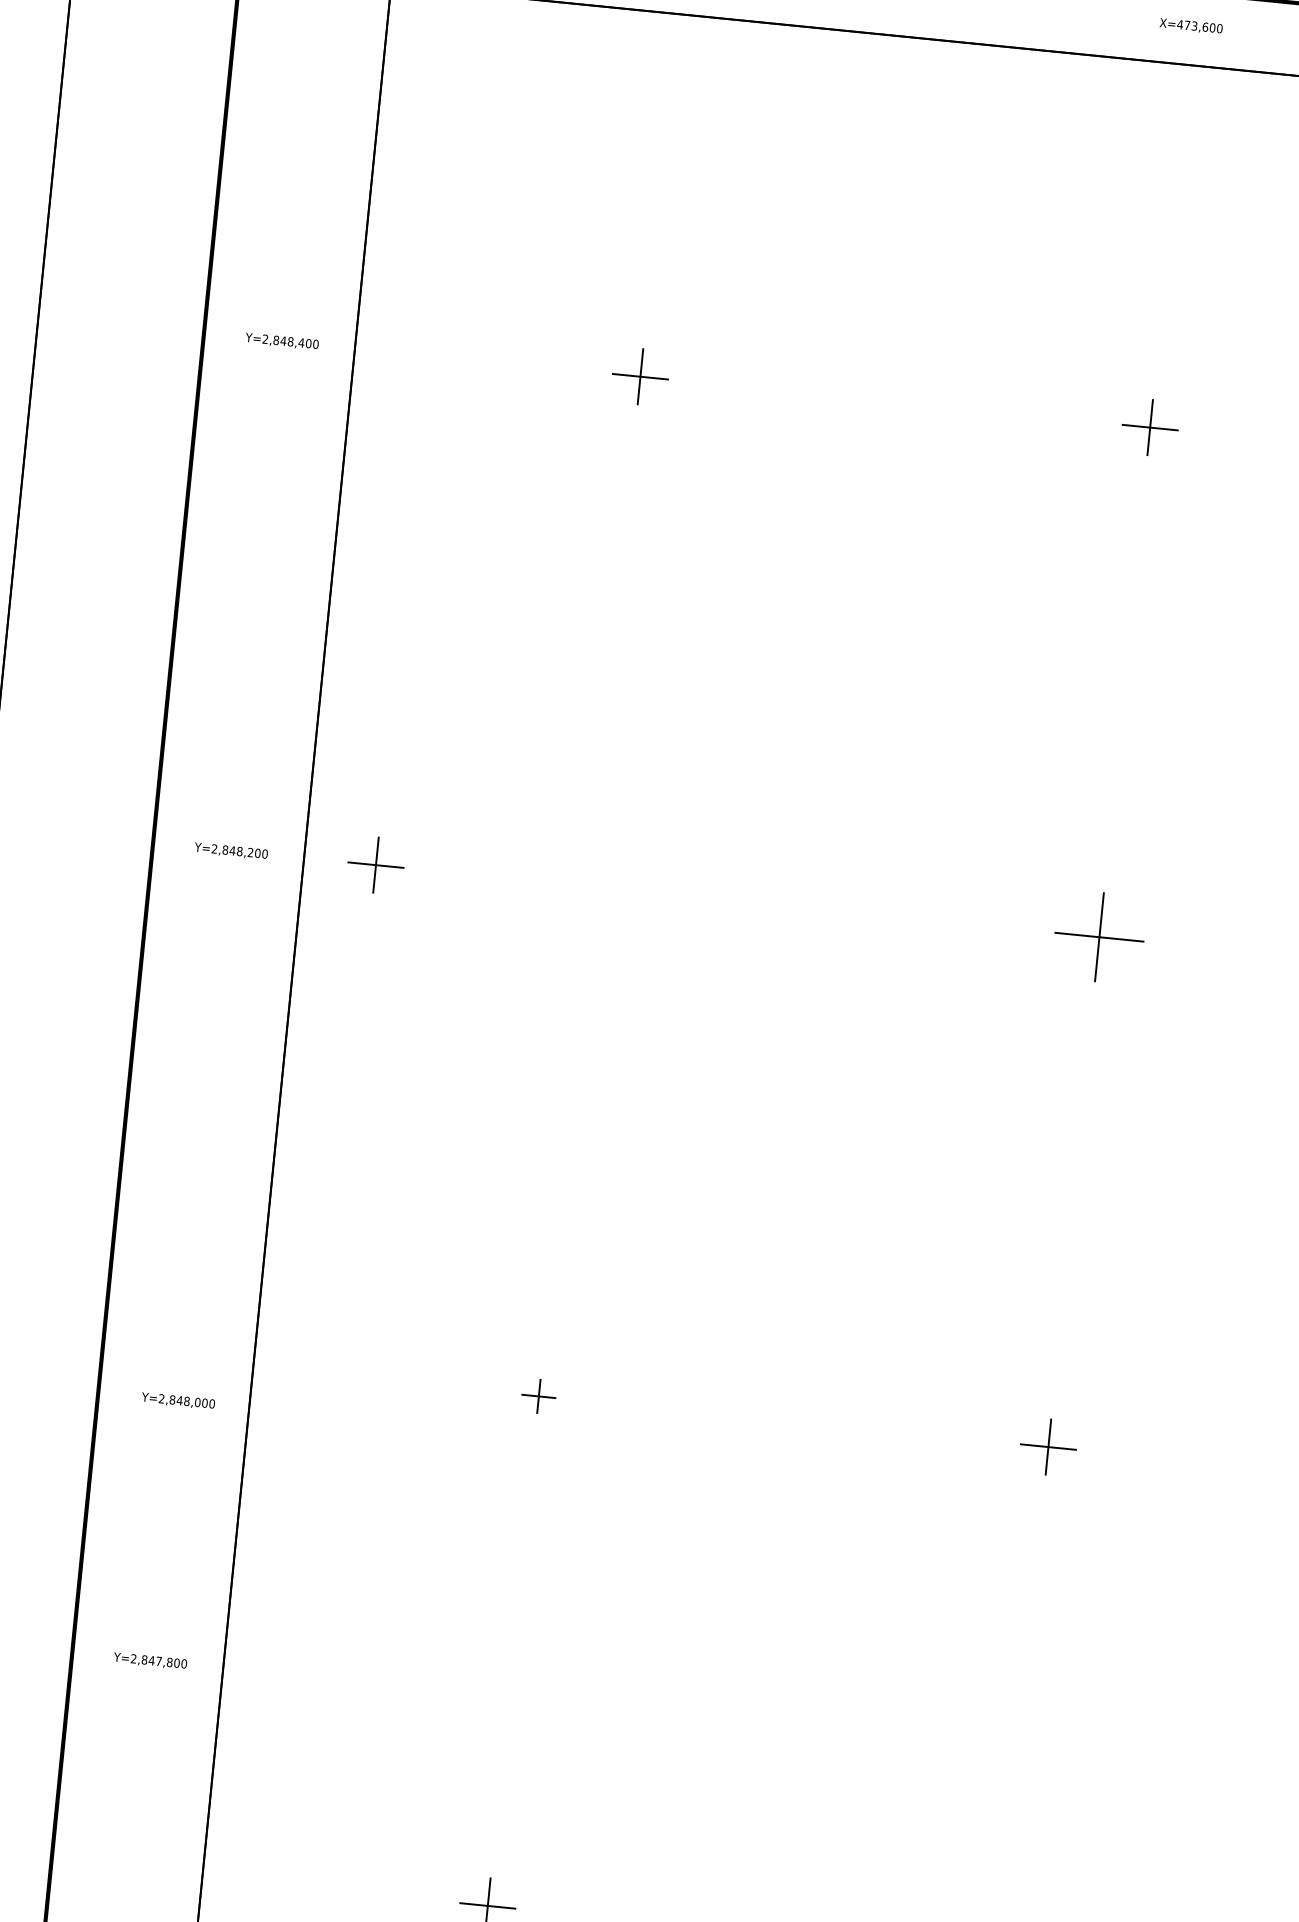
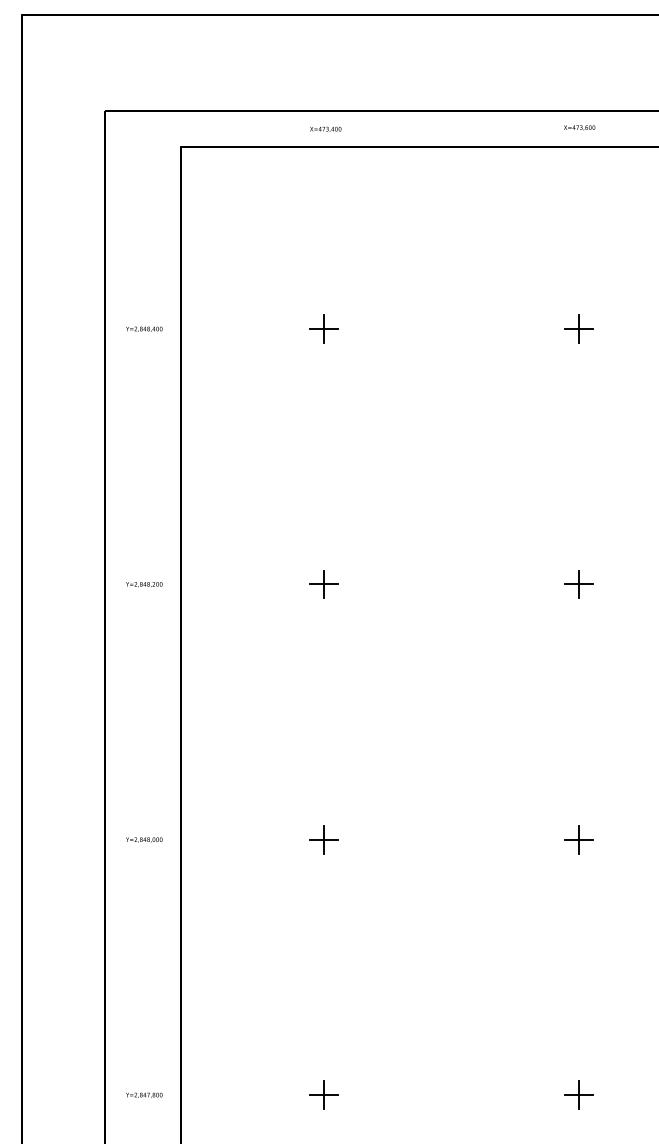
part: (375, 865) -> (323, 584), moved
part: (1098, 937) -> (578, 584), size x0.62
part: (538, 1395) -> (323, 839), size x1.67
text: (178, 1400) -> (144, 839), moved
text: (151, 1659) -> (144, 1094), moved

